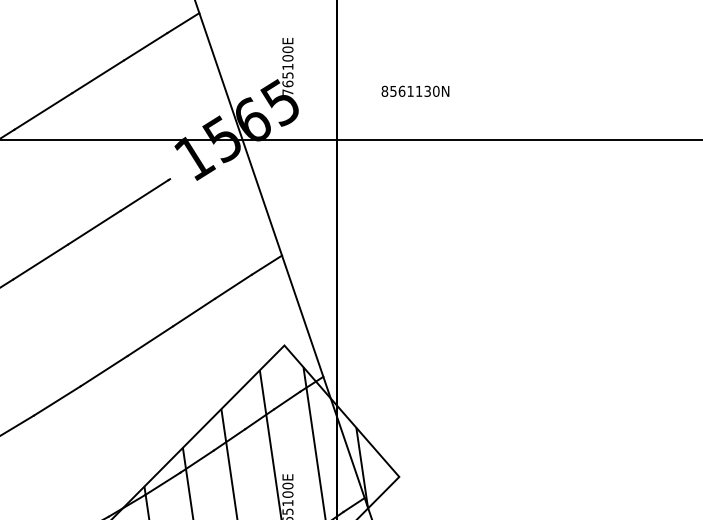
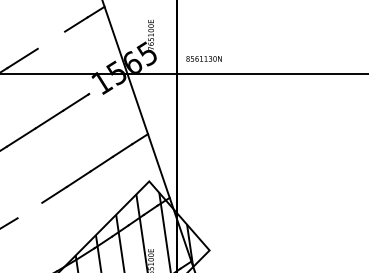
line: (98, 75) -> (51, 39), removed
text: (414, 90) -> (203, 58), moved
line: (56, 400) -> (29, 210), removed

